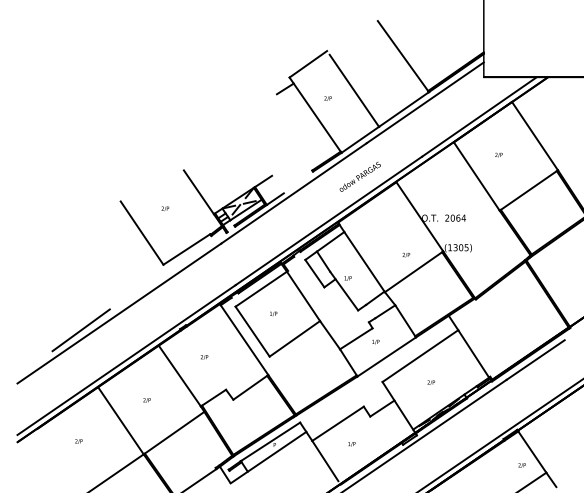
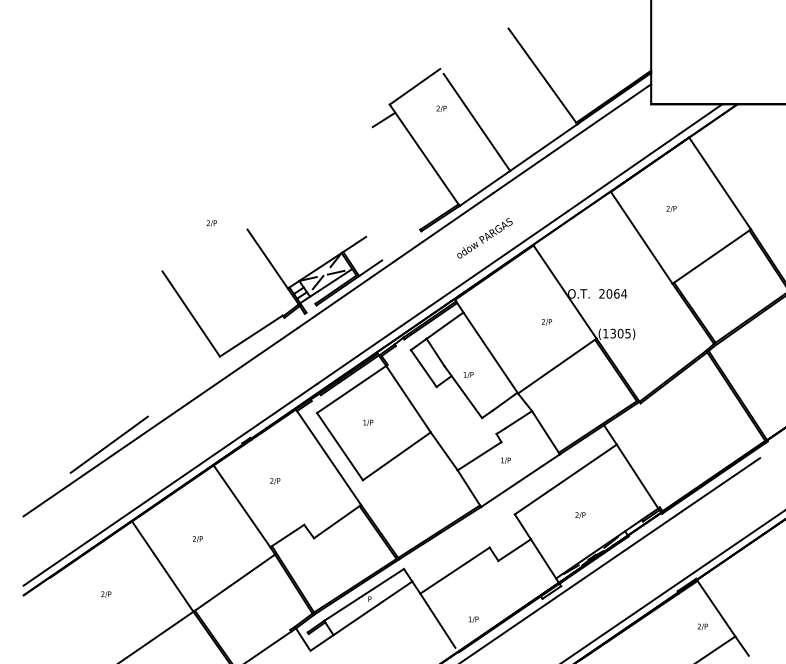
text: (327, 98) -> (440, 108), moved
text: (165, 208) -> (211, 222), moved
text: (406, 254) -> (547, 321), moved
text: (351, 444) -> (473, 620), moved

